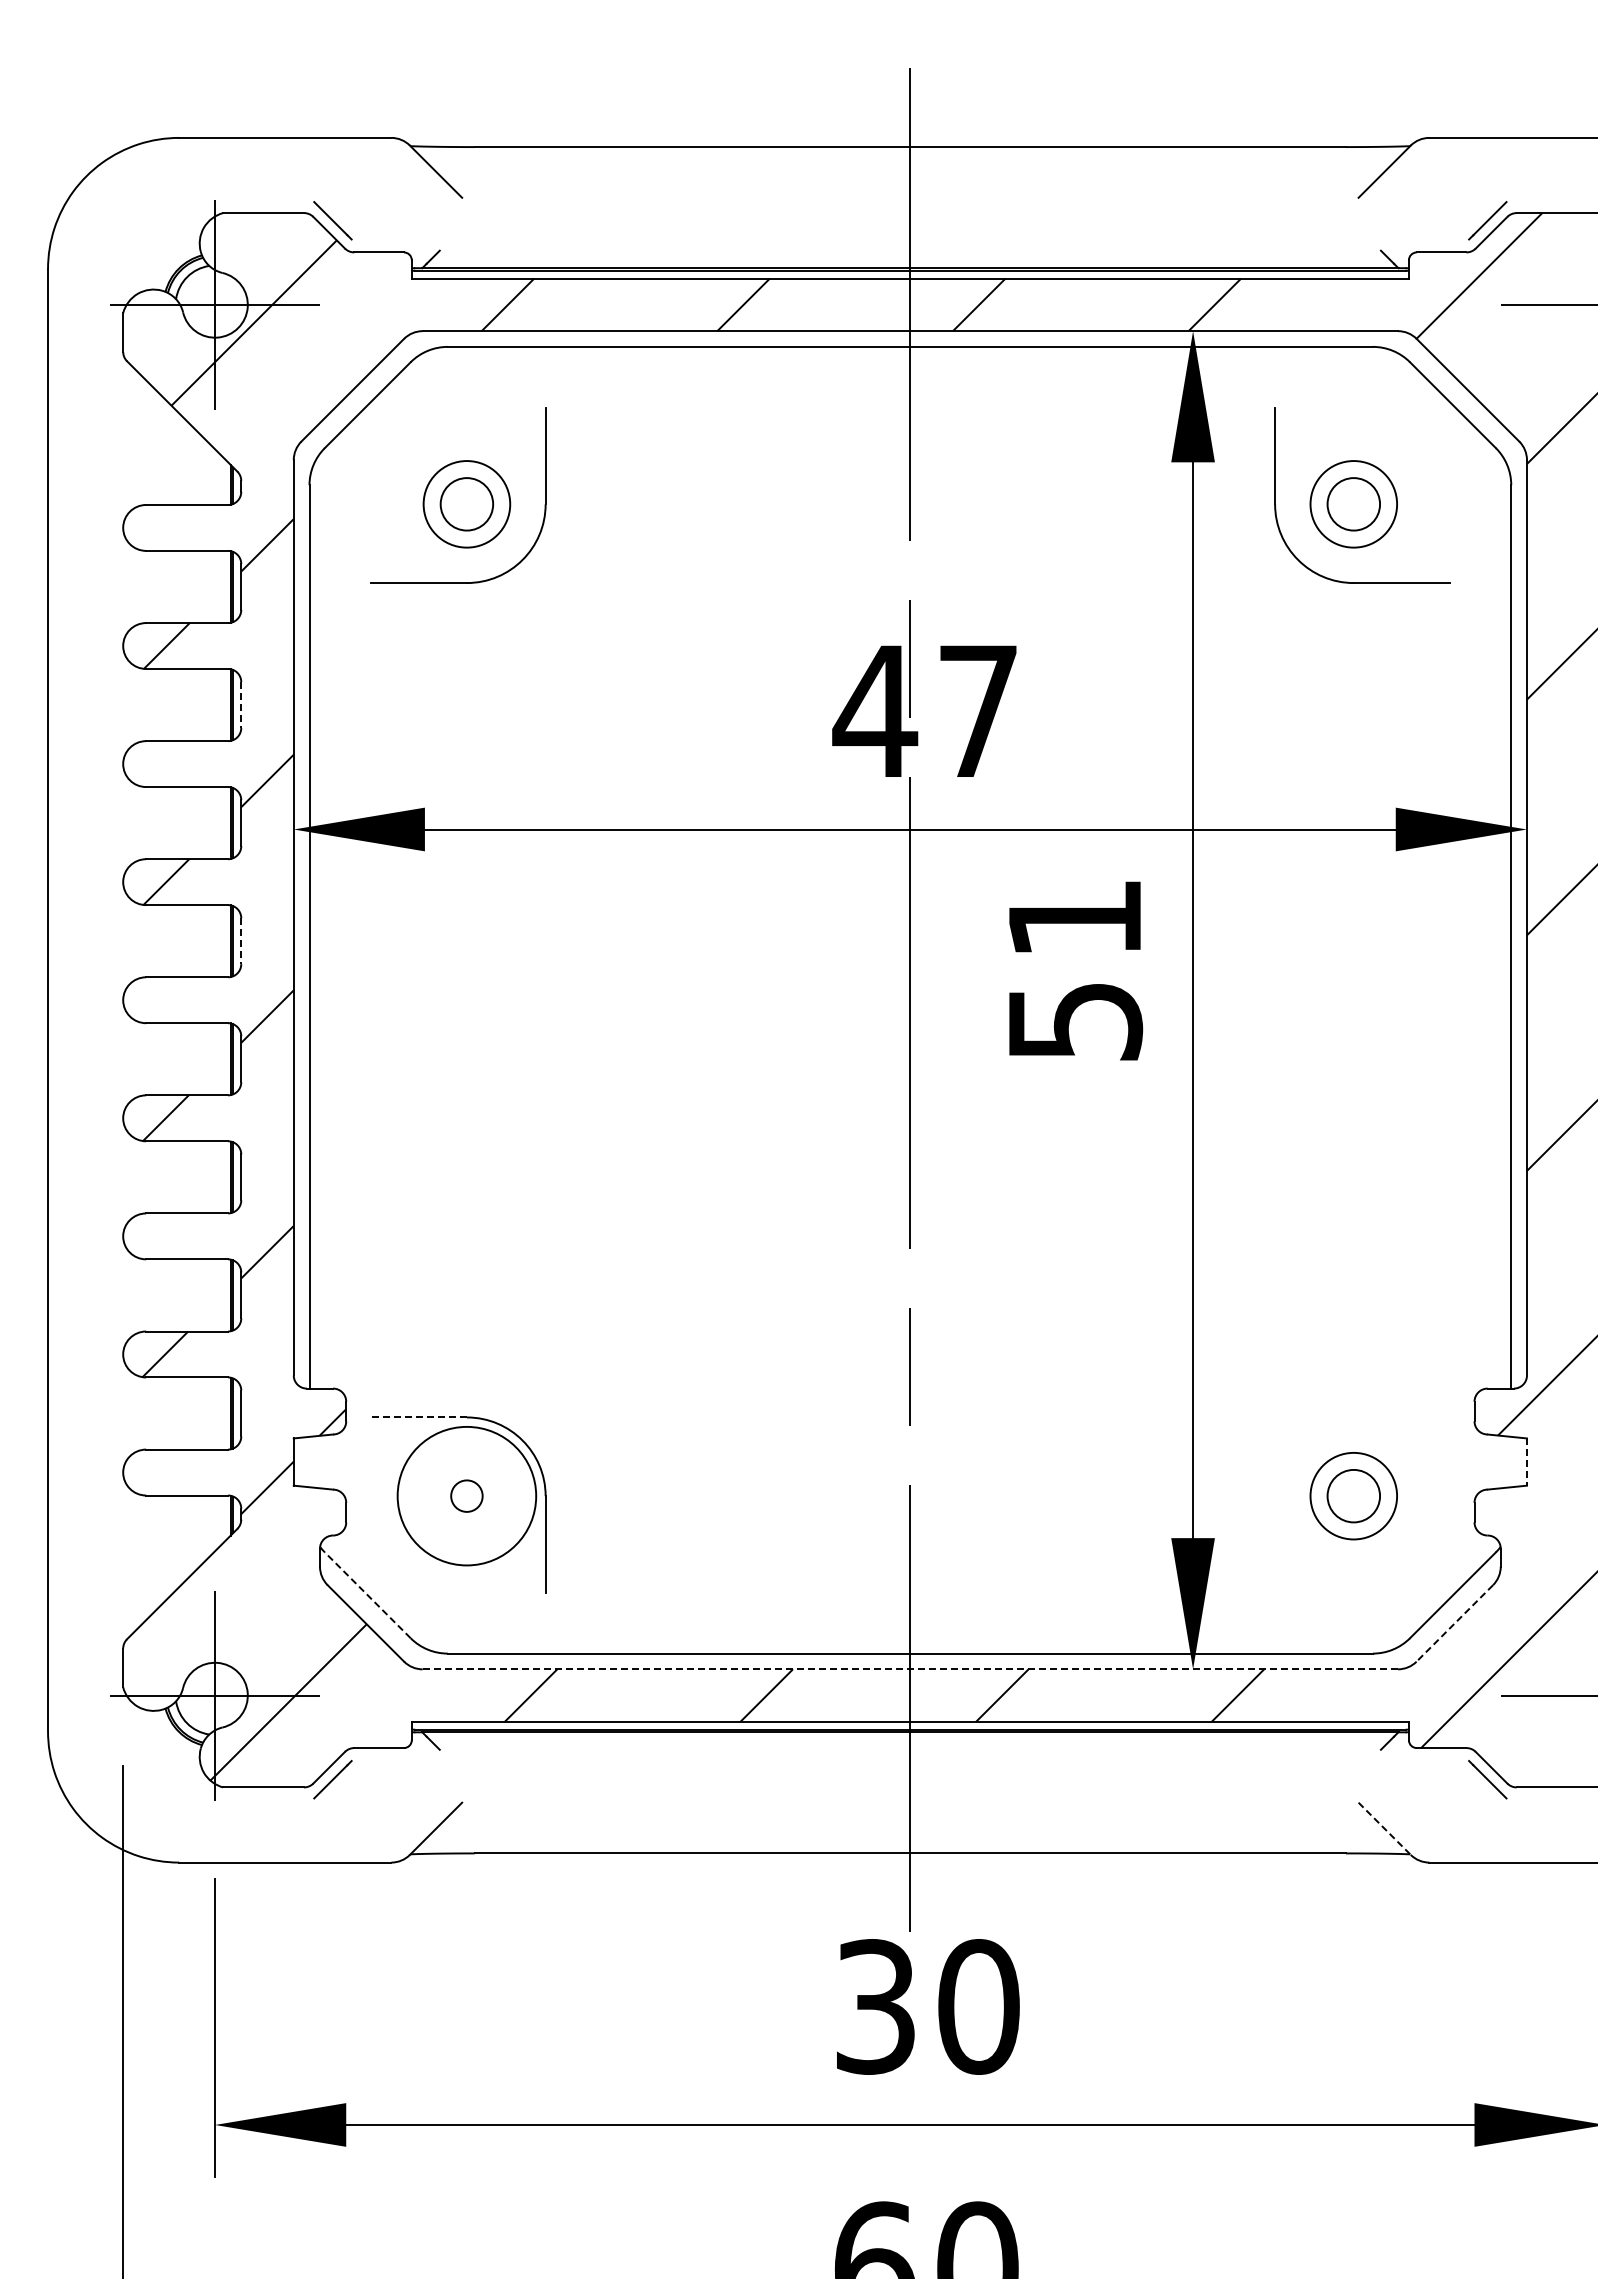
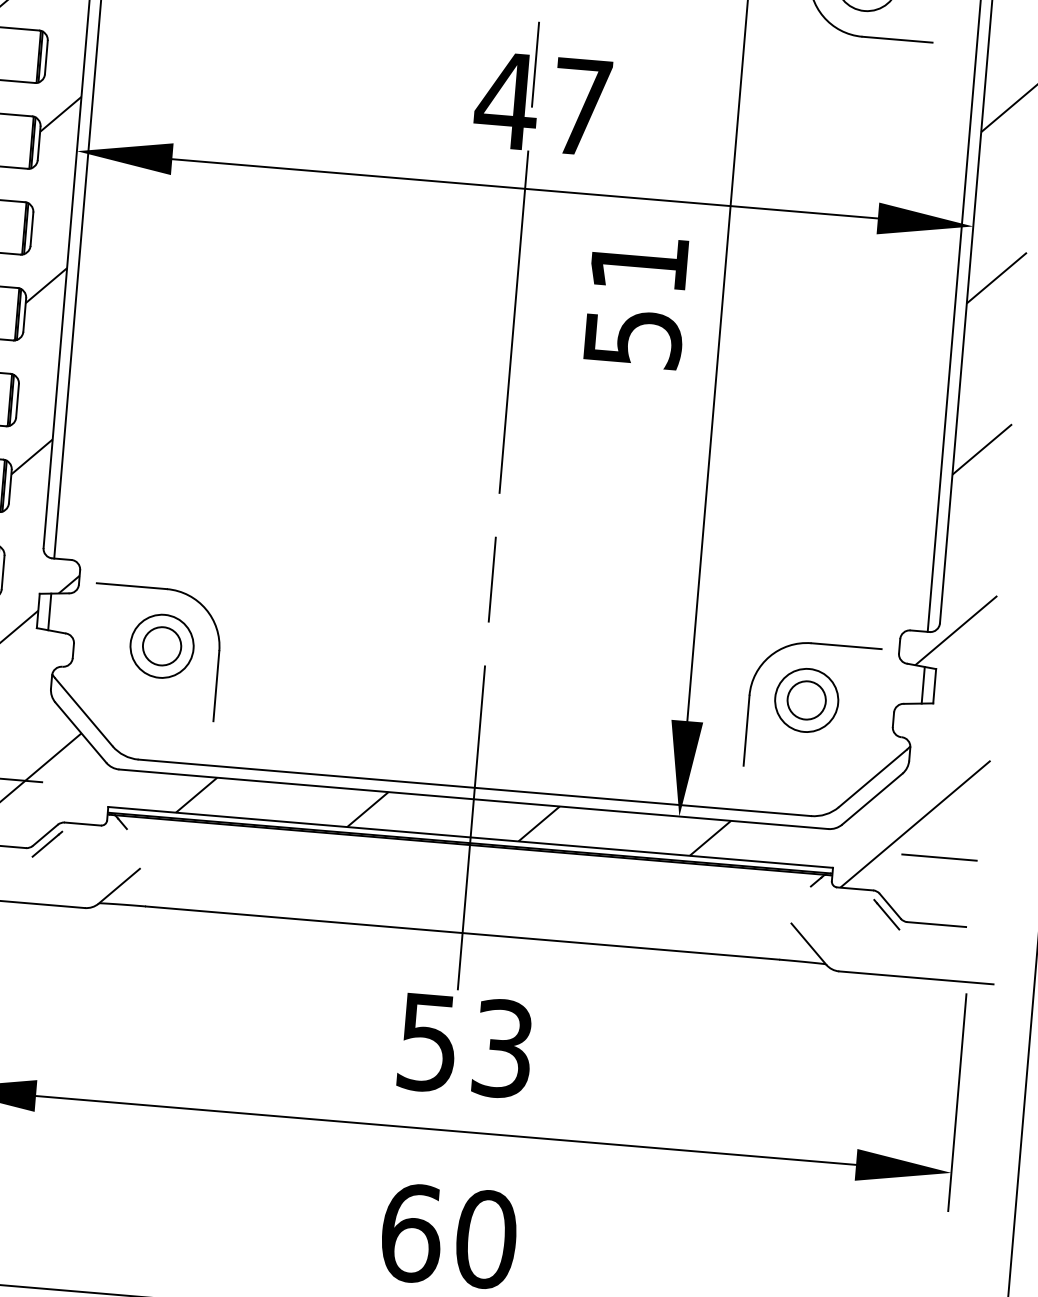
line: (241, 705) -> (46, 57), dashed -> solid
line: (241, 941) -> (32, 229), dashed -> solid
line: (418, 1417) -> (131, 586), dashed -> solid
part: (1353, 1418) -> (811, 643), added
line: (309, 1461) -> (49, 611), added
line: (1511, 1461) -> (923, 684), added
line: (1526, 1462) -> (934, 686), dashed -> solid
circle: (466, 1495) -> (161, 645), size x0.62
circle: (466, 1495) -> (161, 645), size x1.67
line: (367, 1595) -> (83, 712), dashed -> solid
line: (1454, 1623) -> (872, 799), dashed -> solid
line: (910, 1669) -> (473, 799), dashed -> solid
line: (1384, 1828) -> (808, 943), dashed -> solid
text: (928, 2006) -> (466, 1045), 30 -> 53

